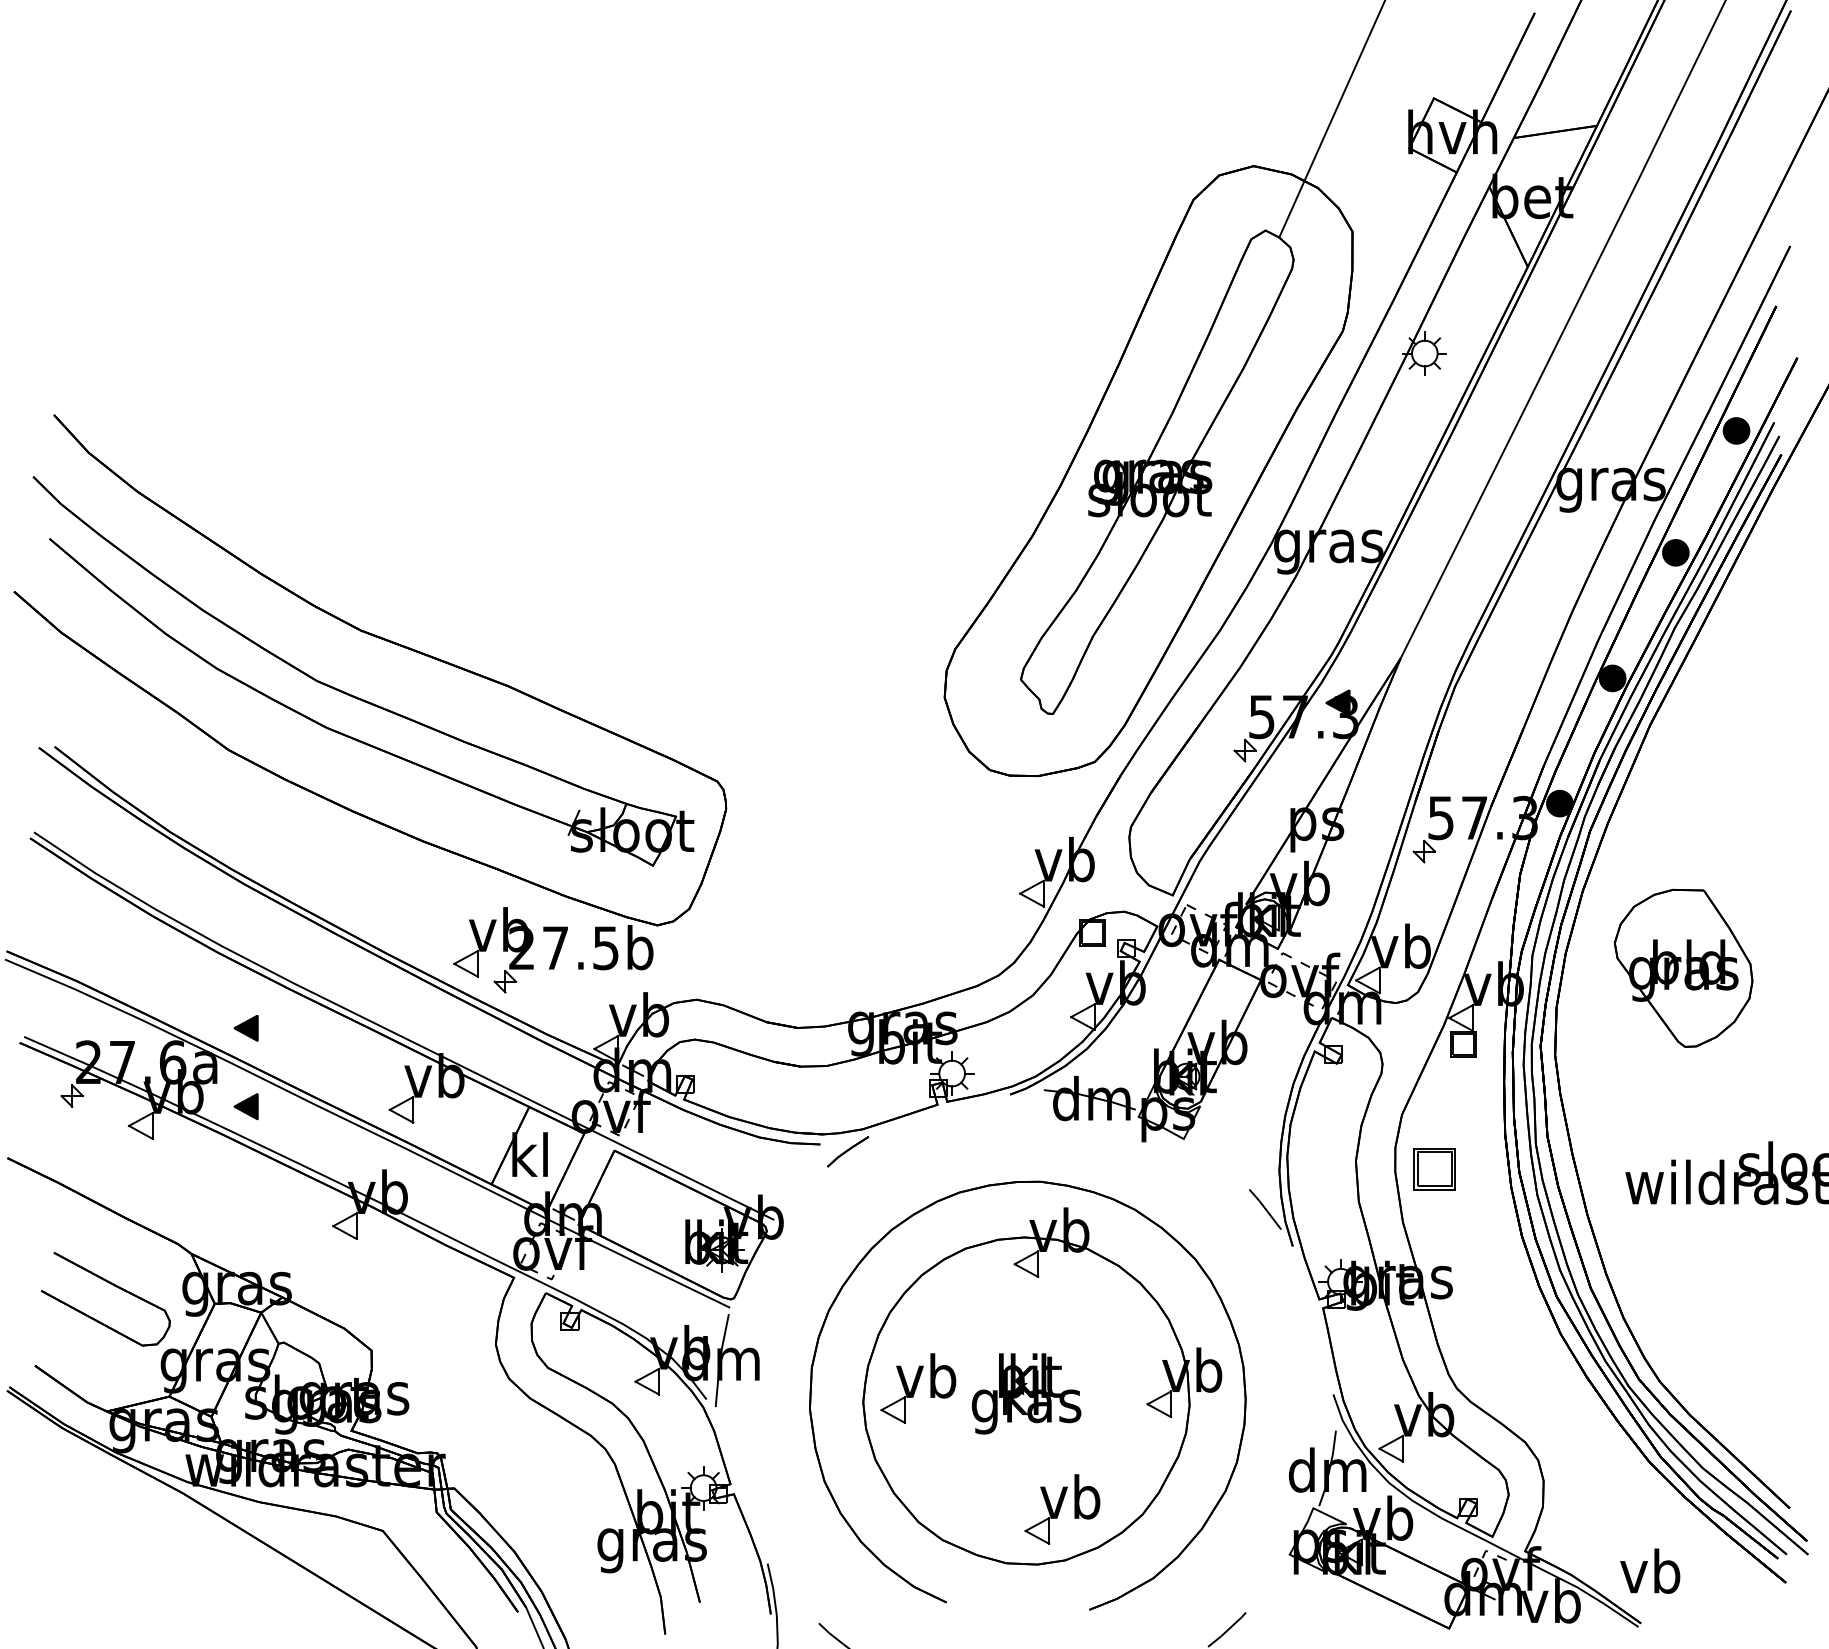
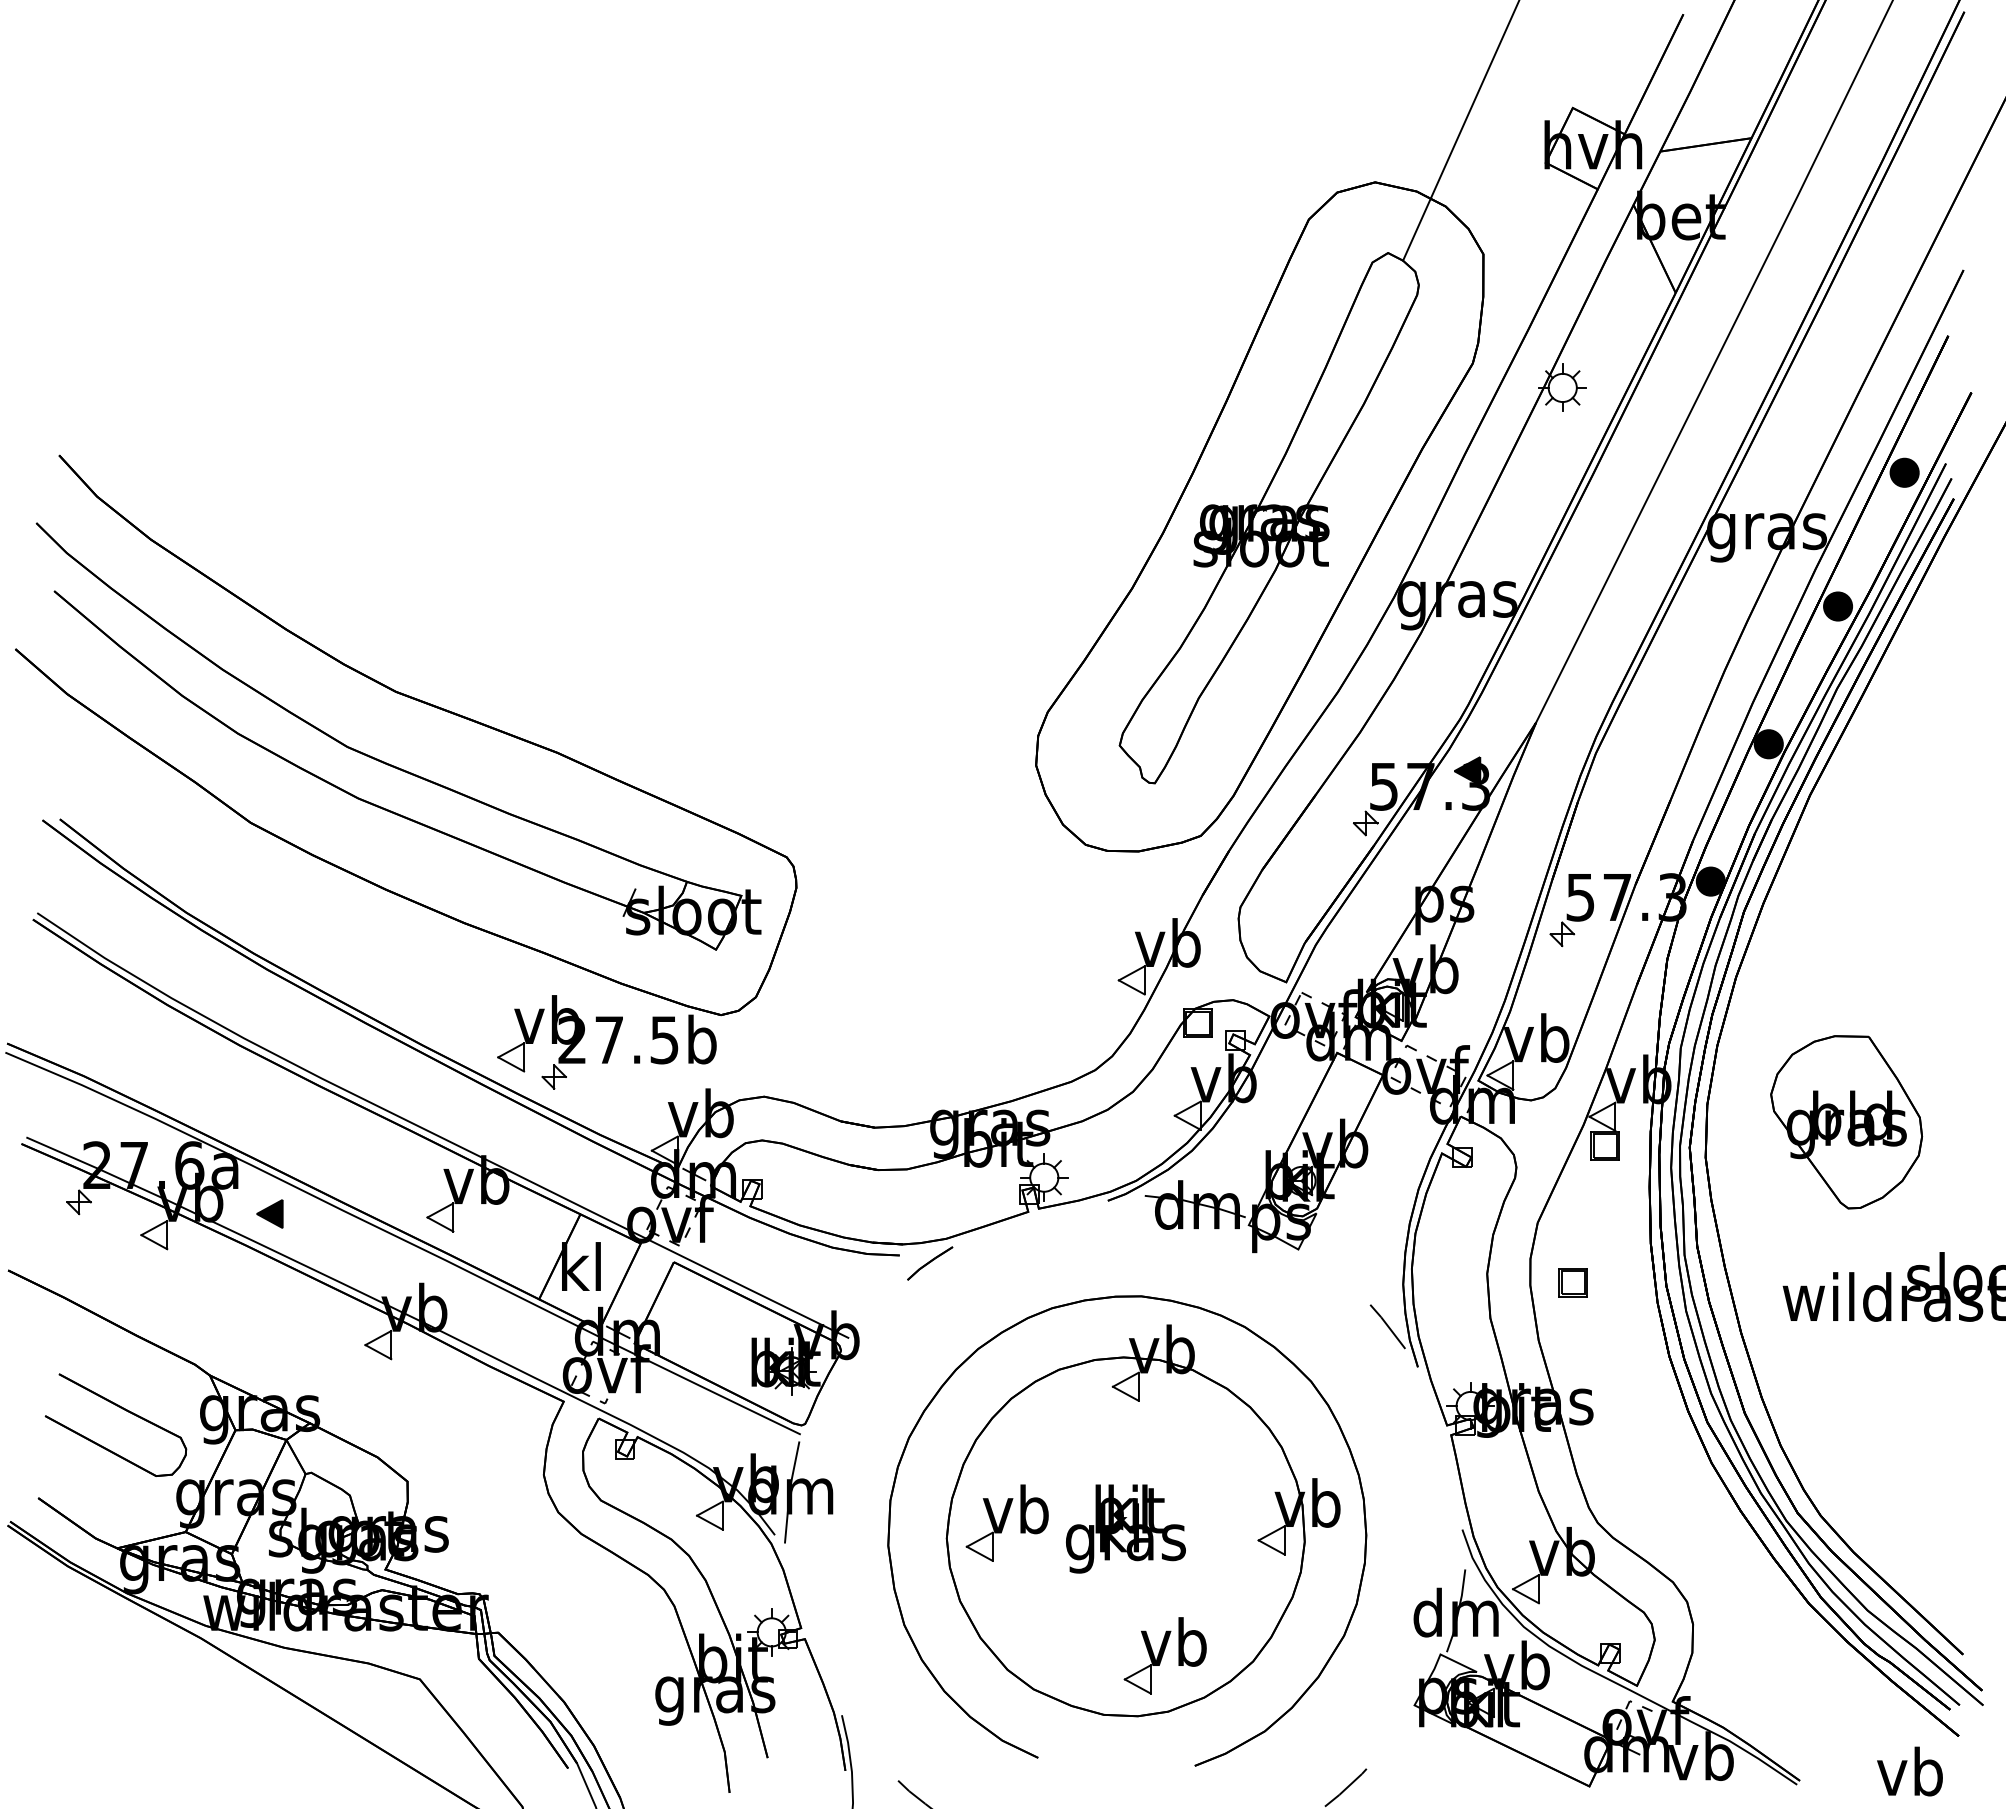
part: (1683, 968) -> (1846, 1122), moved
part: (245, 1027) -> (269, 1127), removed
part: (1433, 1169) -> (1572, 1282), size x0.62
text: (1649, 1571) -> (1909, 1771), moved

